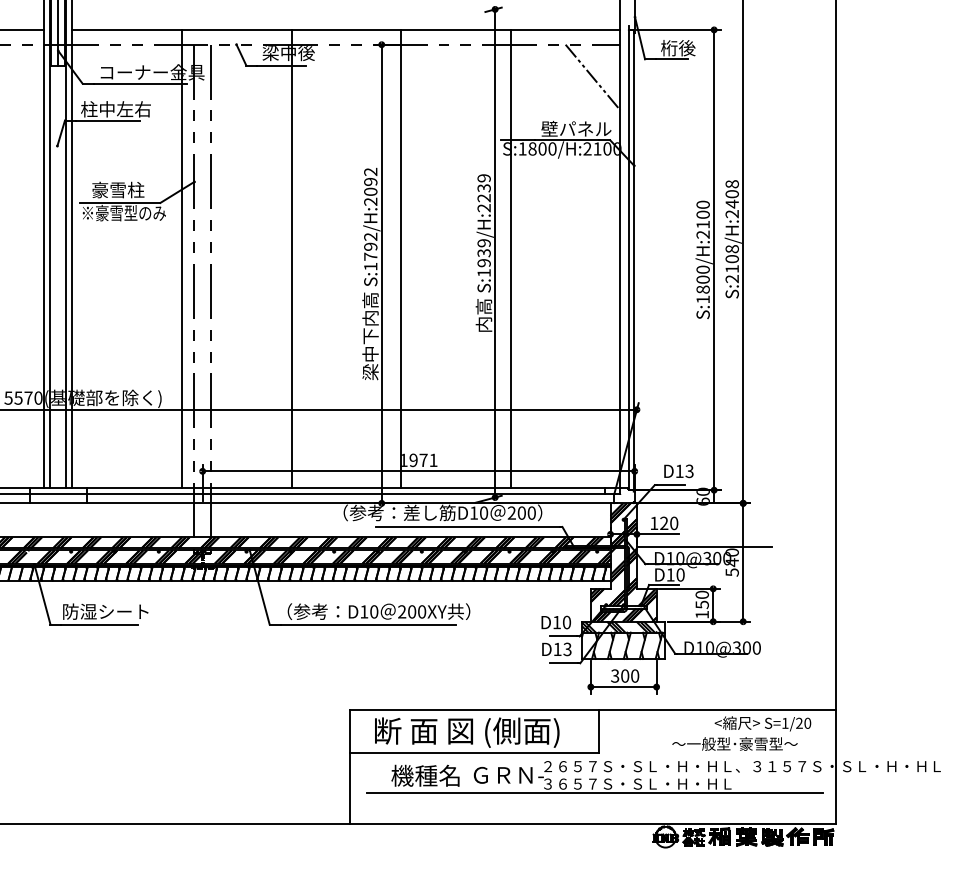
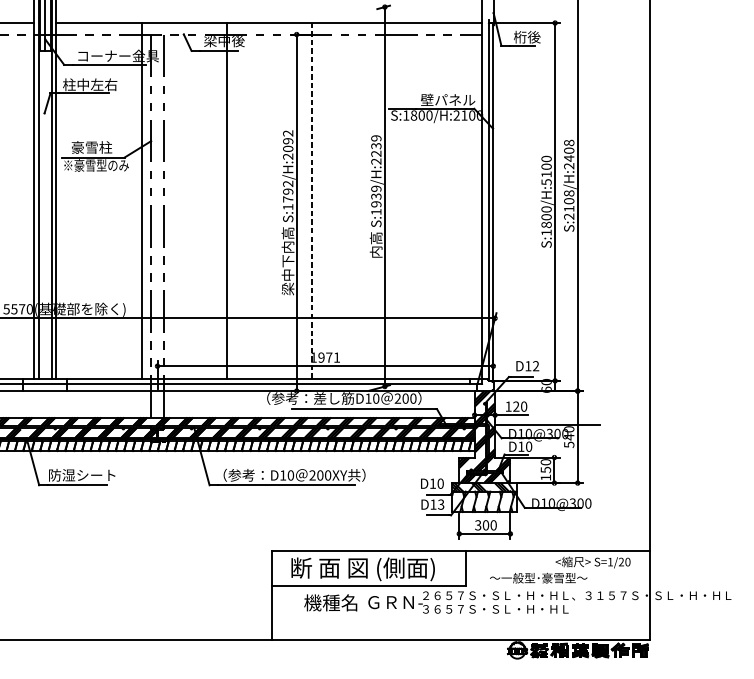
line: (592, 77) -> (460, 60), removed
text: (702, 234) -> (546, 182), S:1800/H:2100 -> S:1800/H:5100
line: (401, 258) -> (312, 200), solid -> dashed
line: (510, 258) -> (396, 200), removed
text: (689, 471) -> (535, 366), D13 -> D12
text: (734, 743) -> (538, 577), moved
line: (595, 793) -> (462, 616), removed

